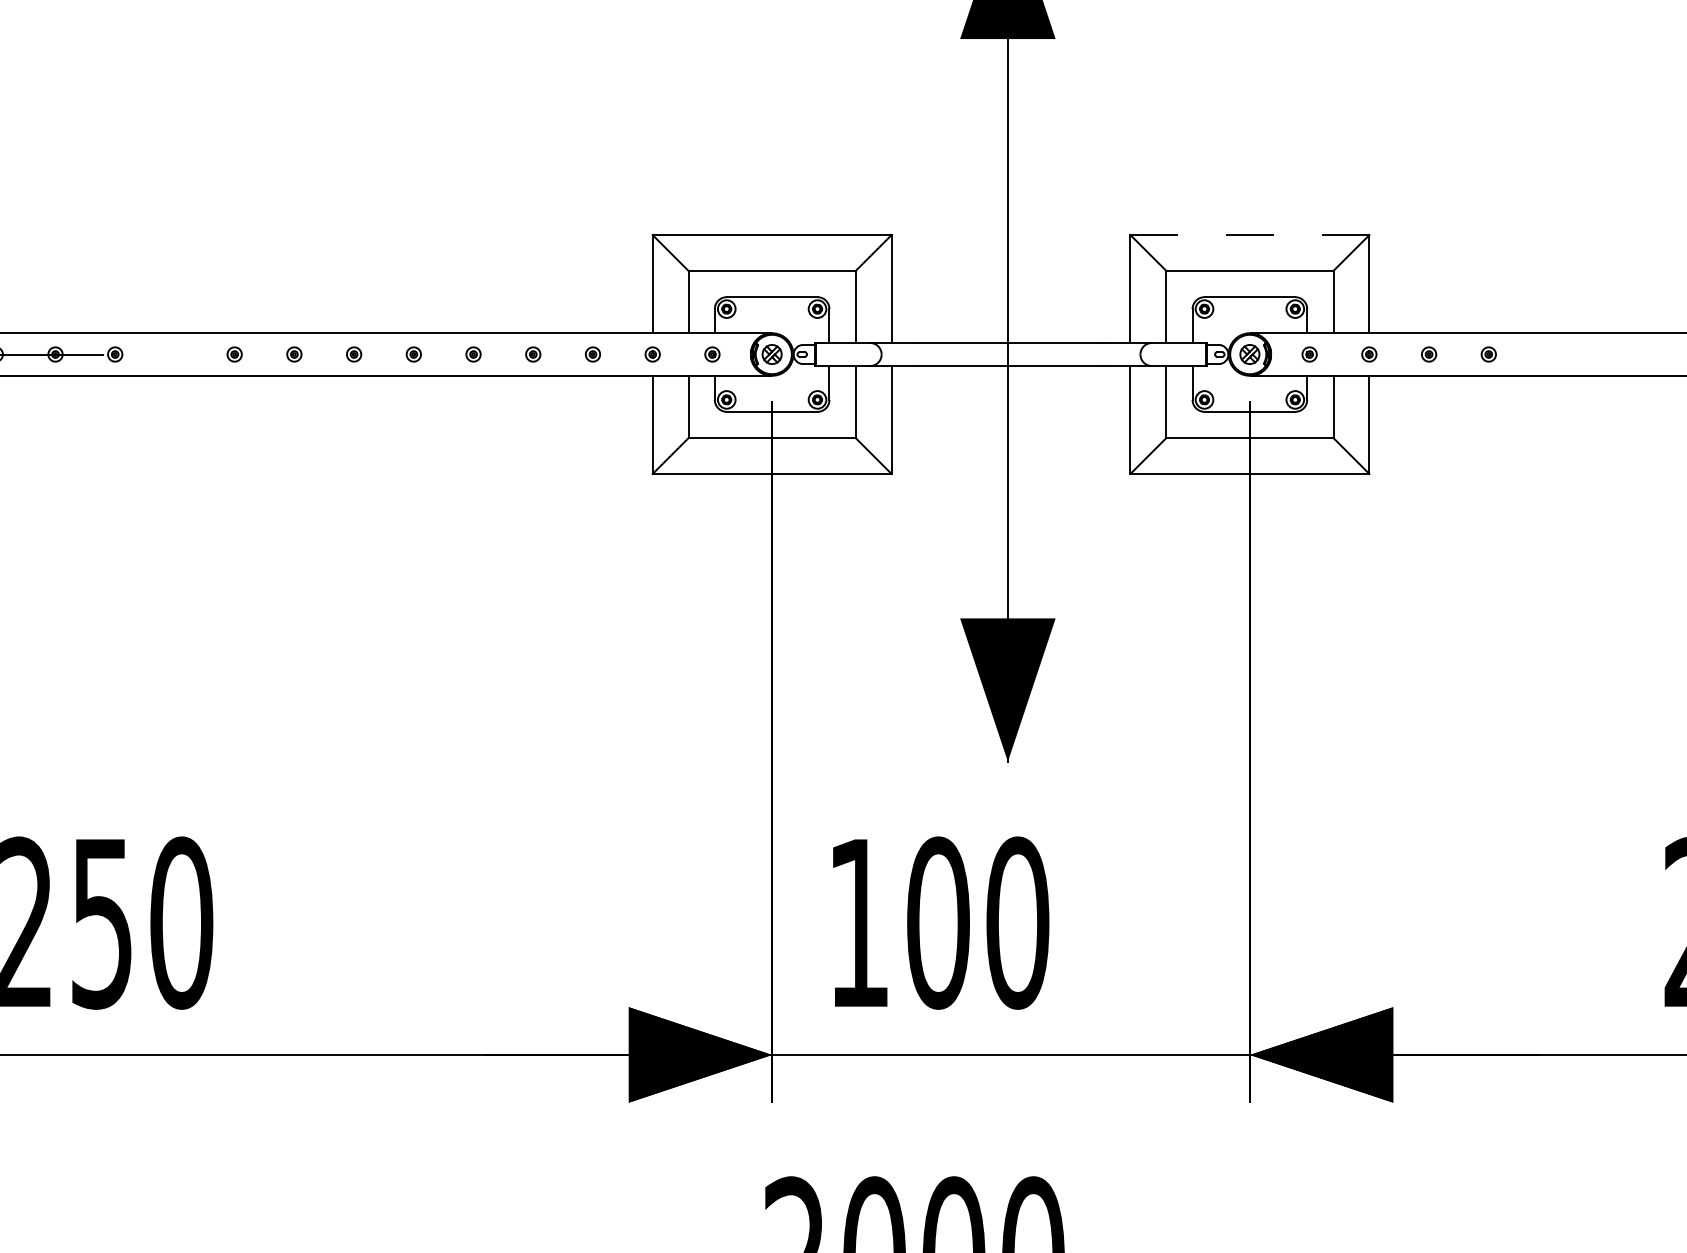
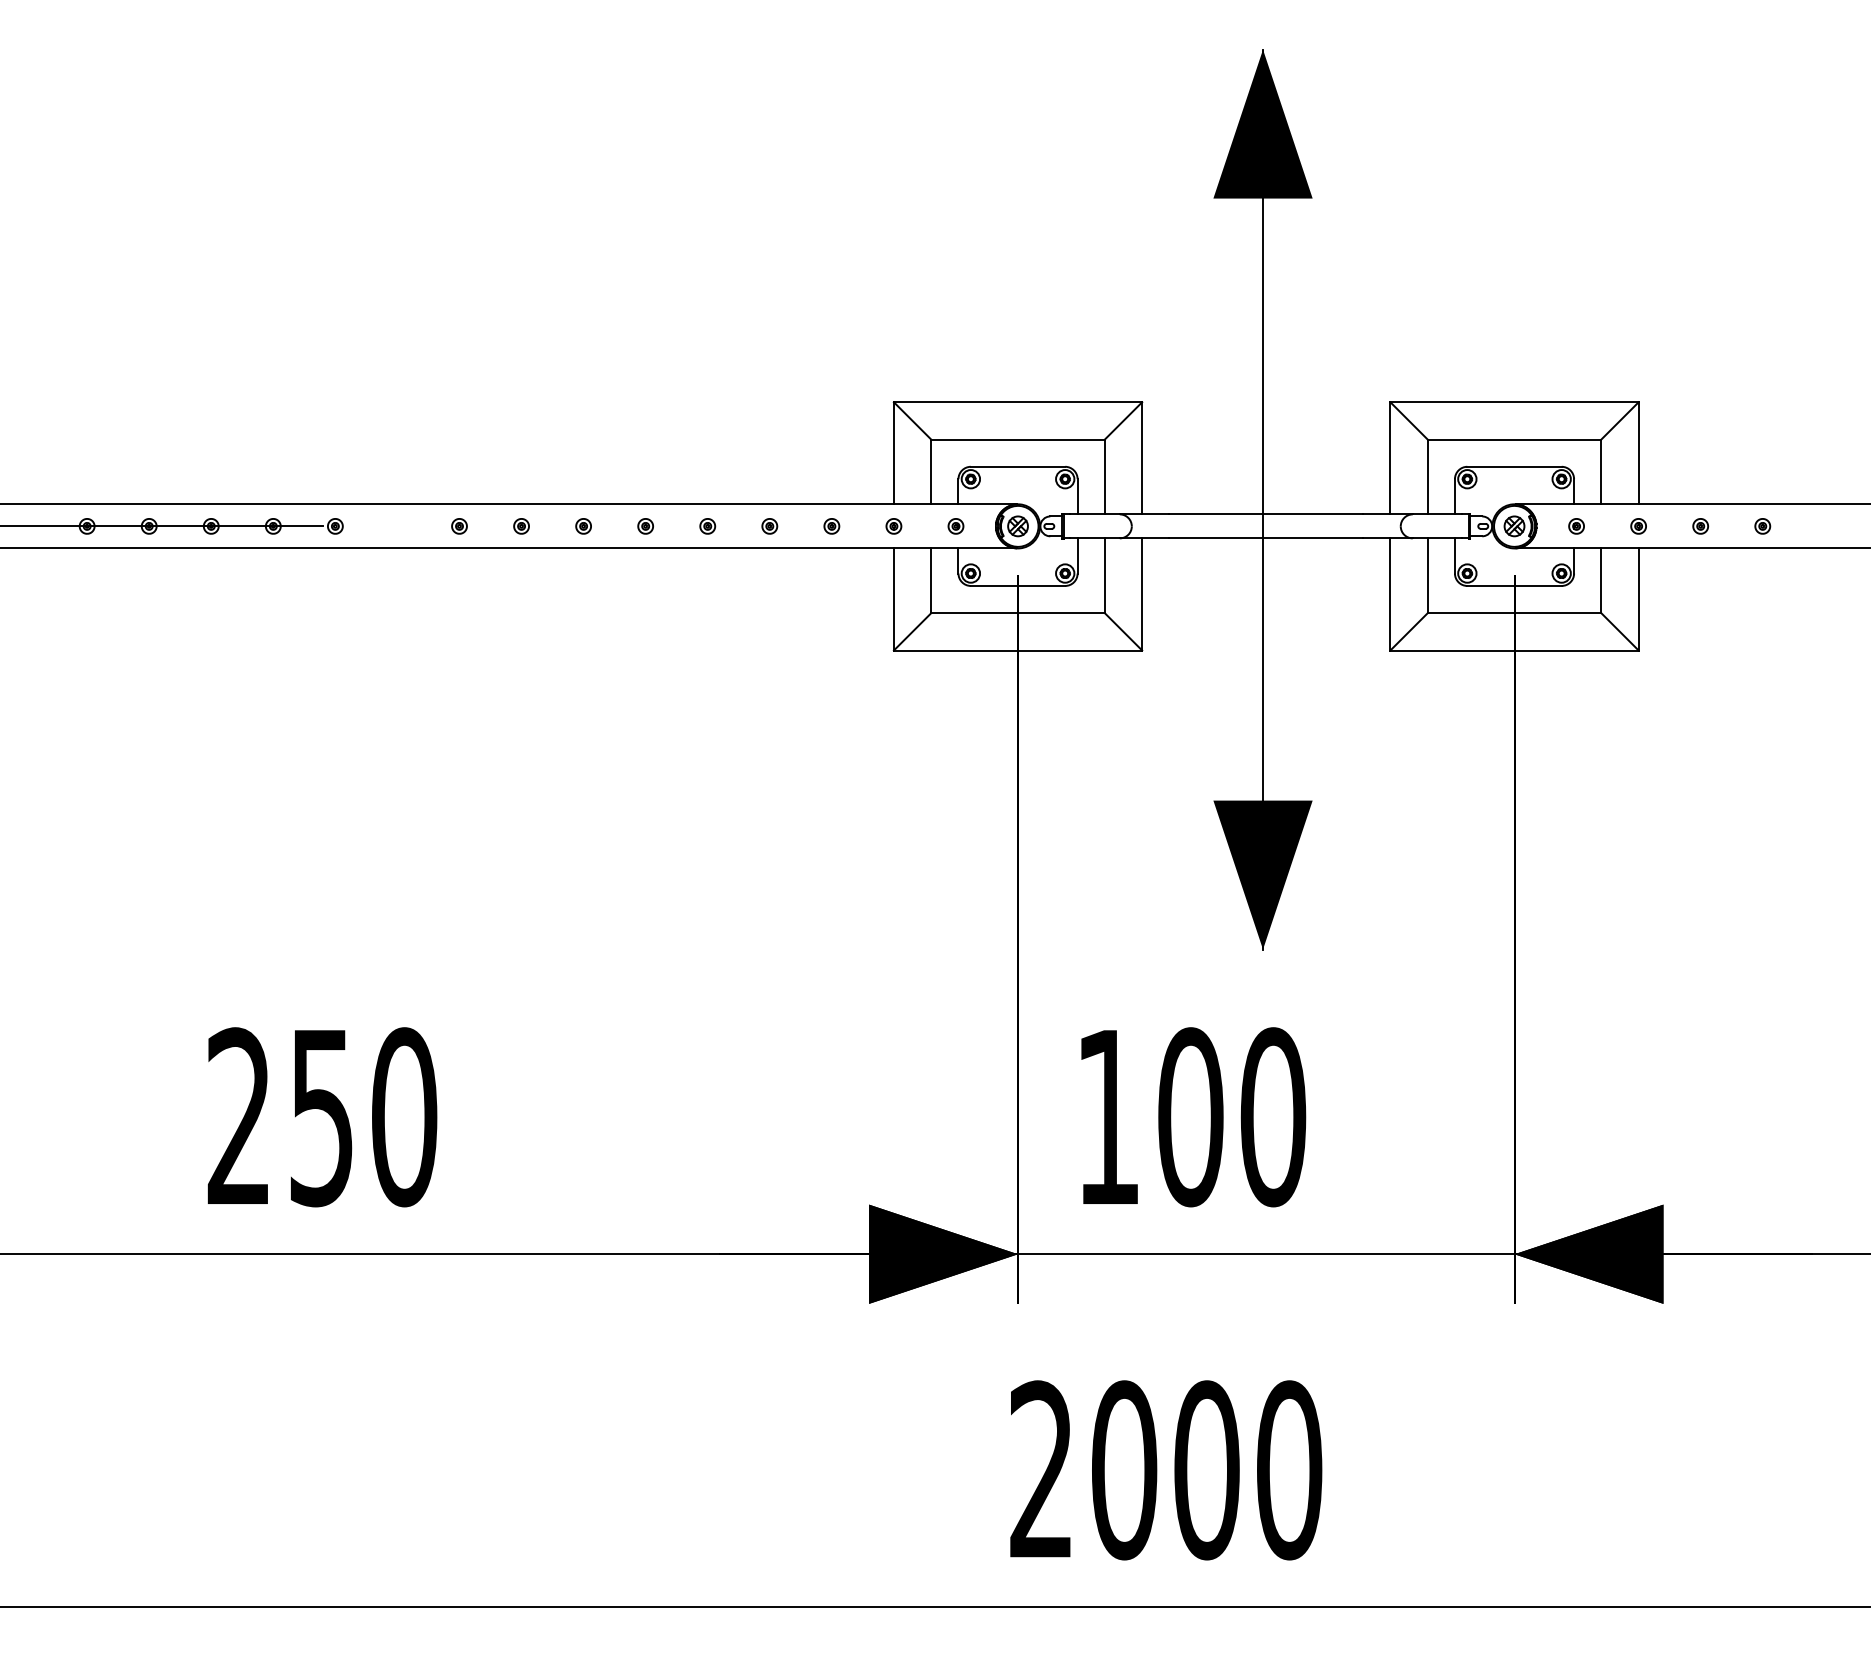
line: (1249, 235) -> (1514, 402), dashed -> solid

